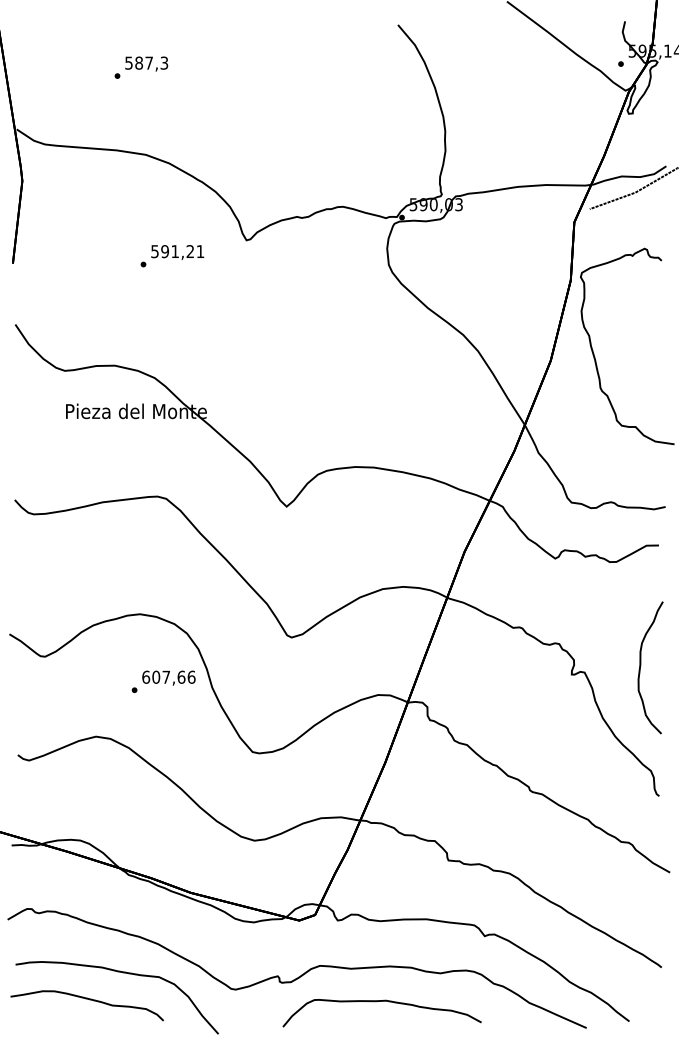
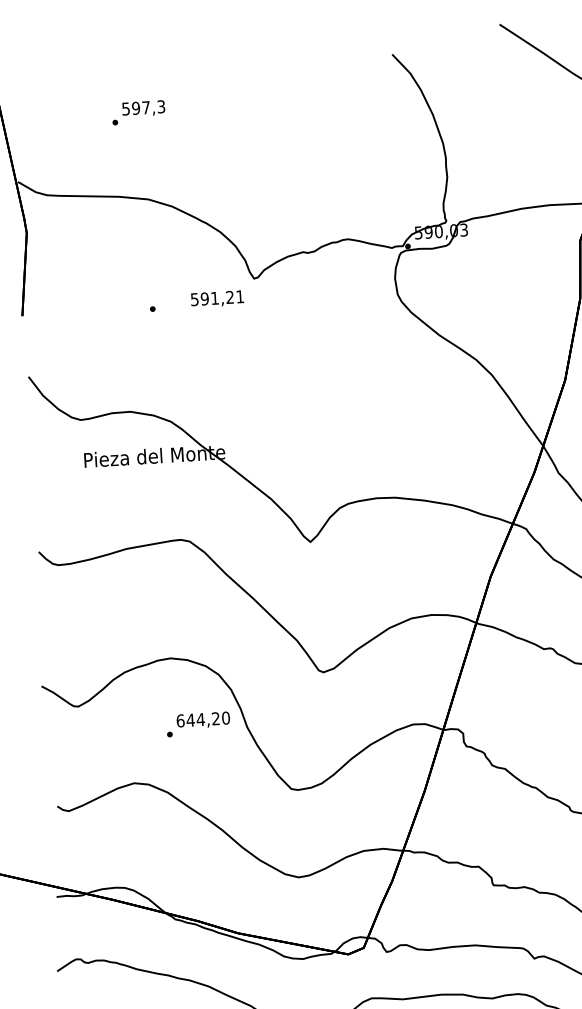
text: (139, 62) -> (136, 107), 587,3 -> 597,3
text: (177, 252) -> (217, 299), moved
text: (173, 676) -> (207, 718), 607,66 -> 644,20

